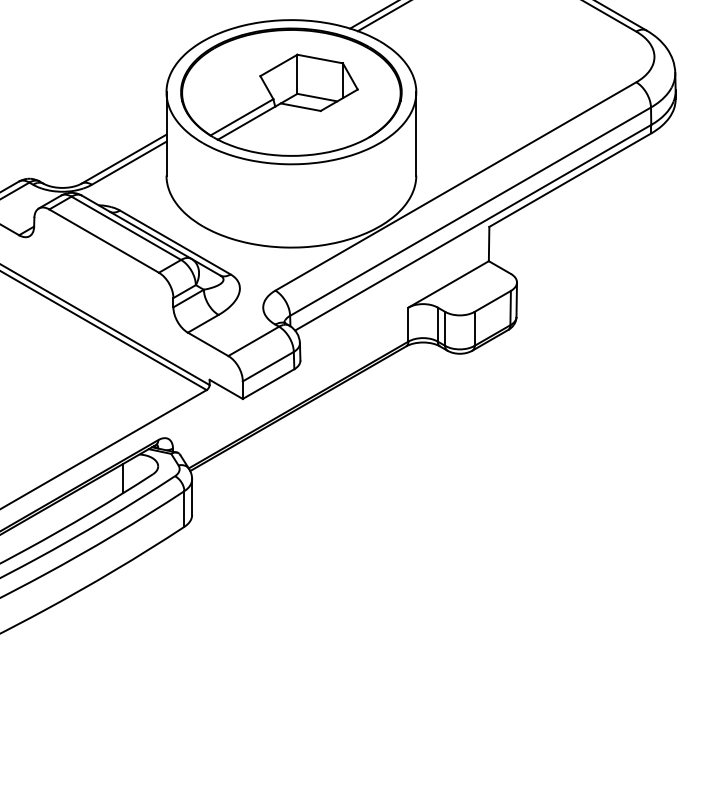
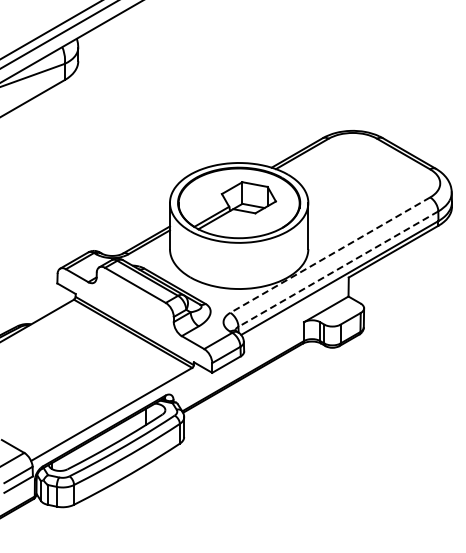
line: (454, 187) -> (329, 255), solid -> dashed
line: (468, 212) -> (337, 269), solid -> dashed

